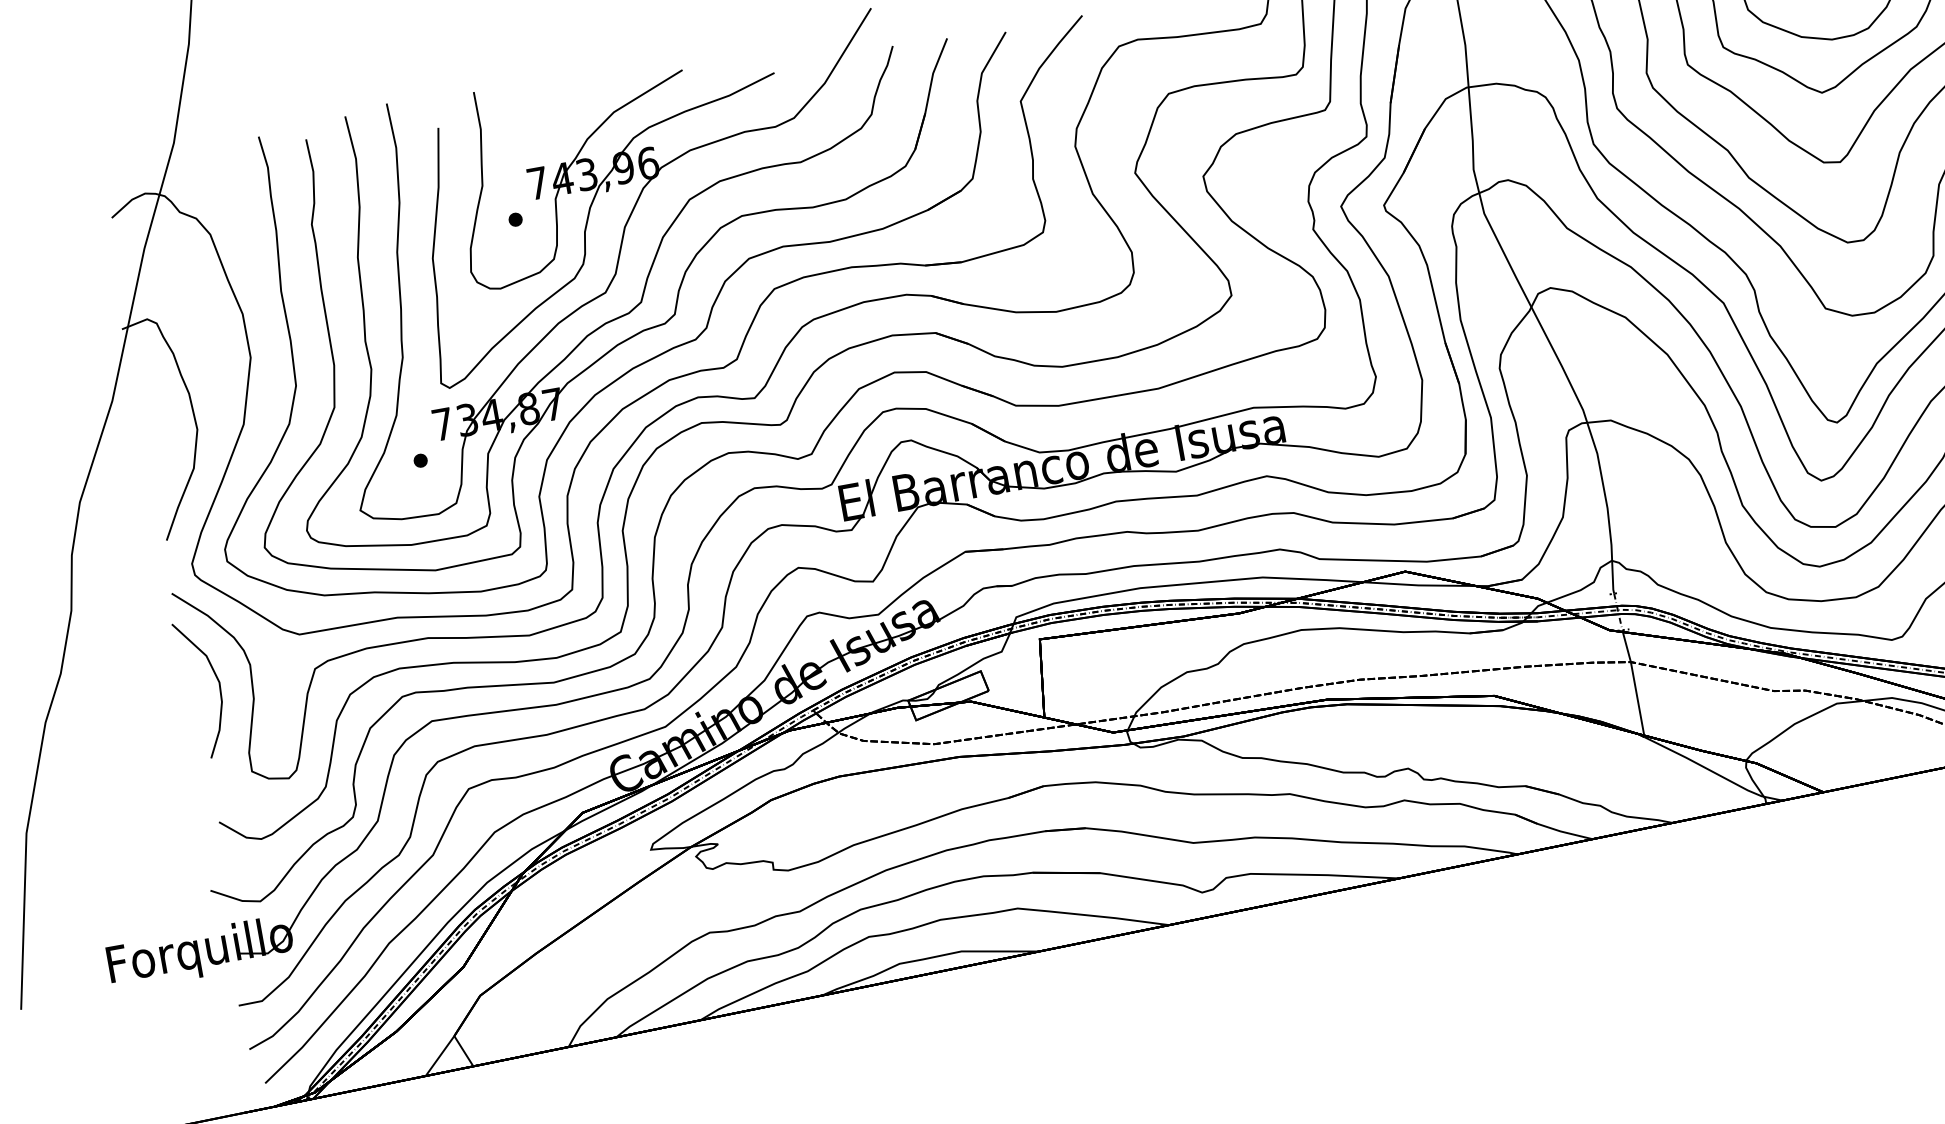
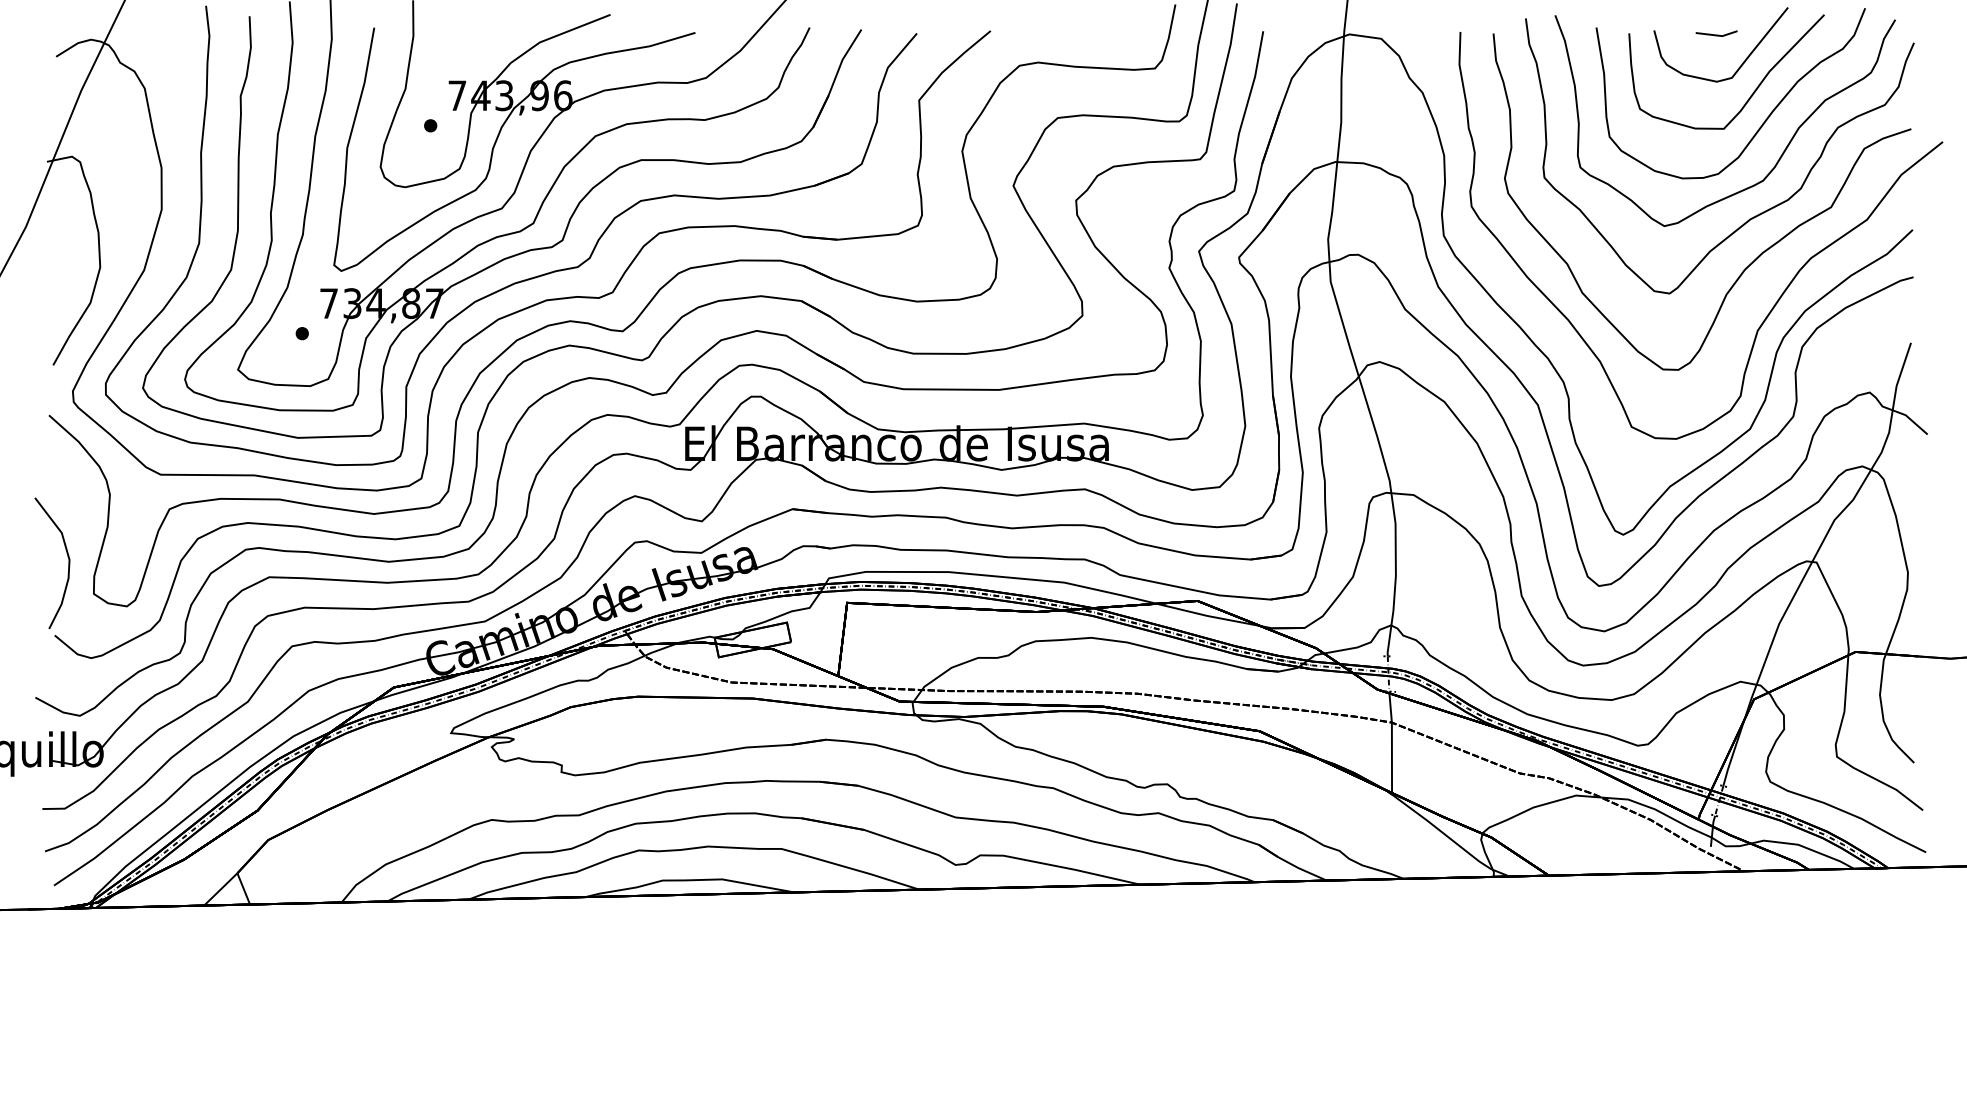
curve: (219, 686) -> (68, 563), moved

